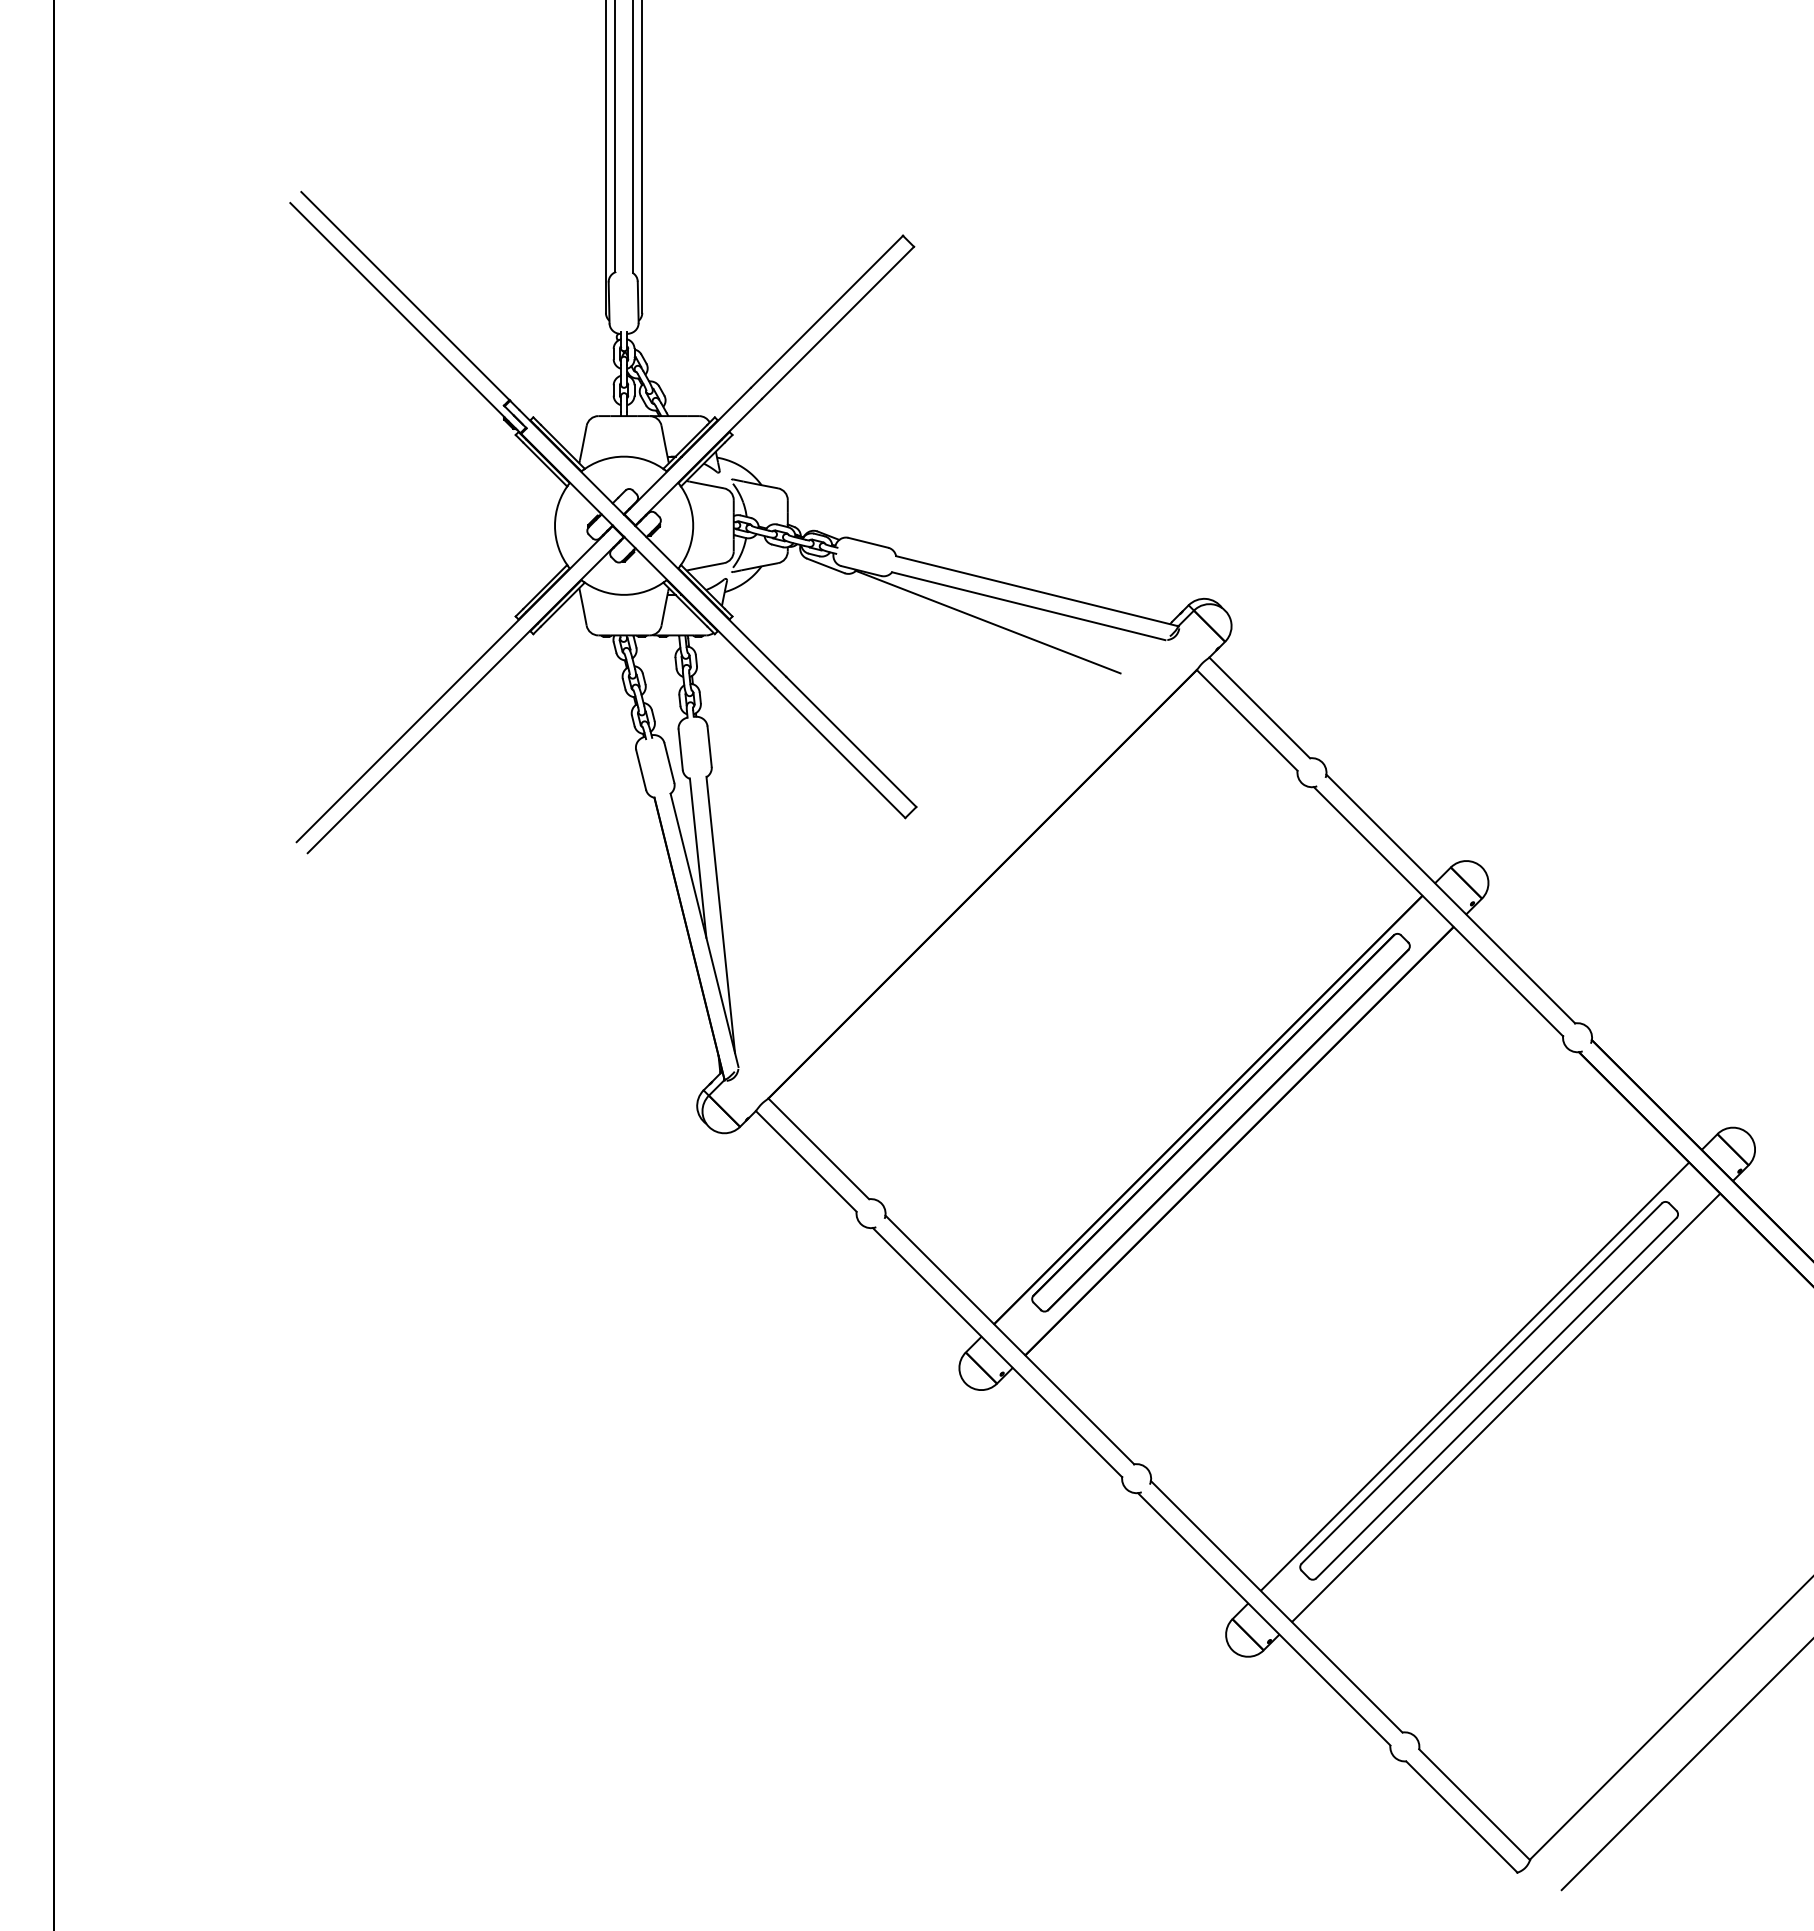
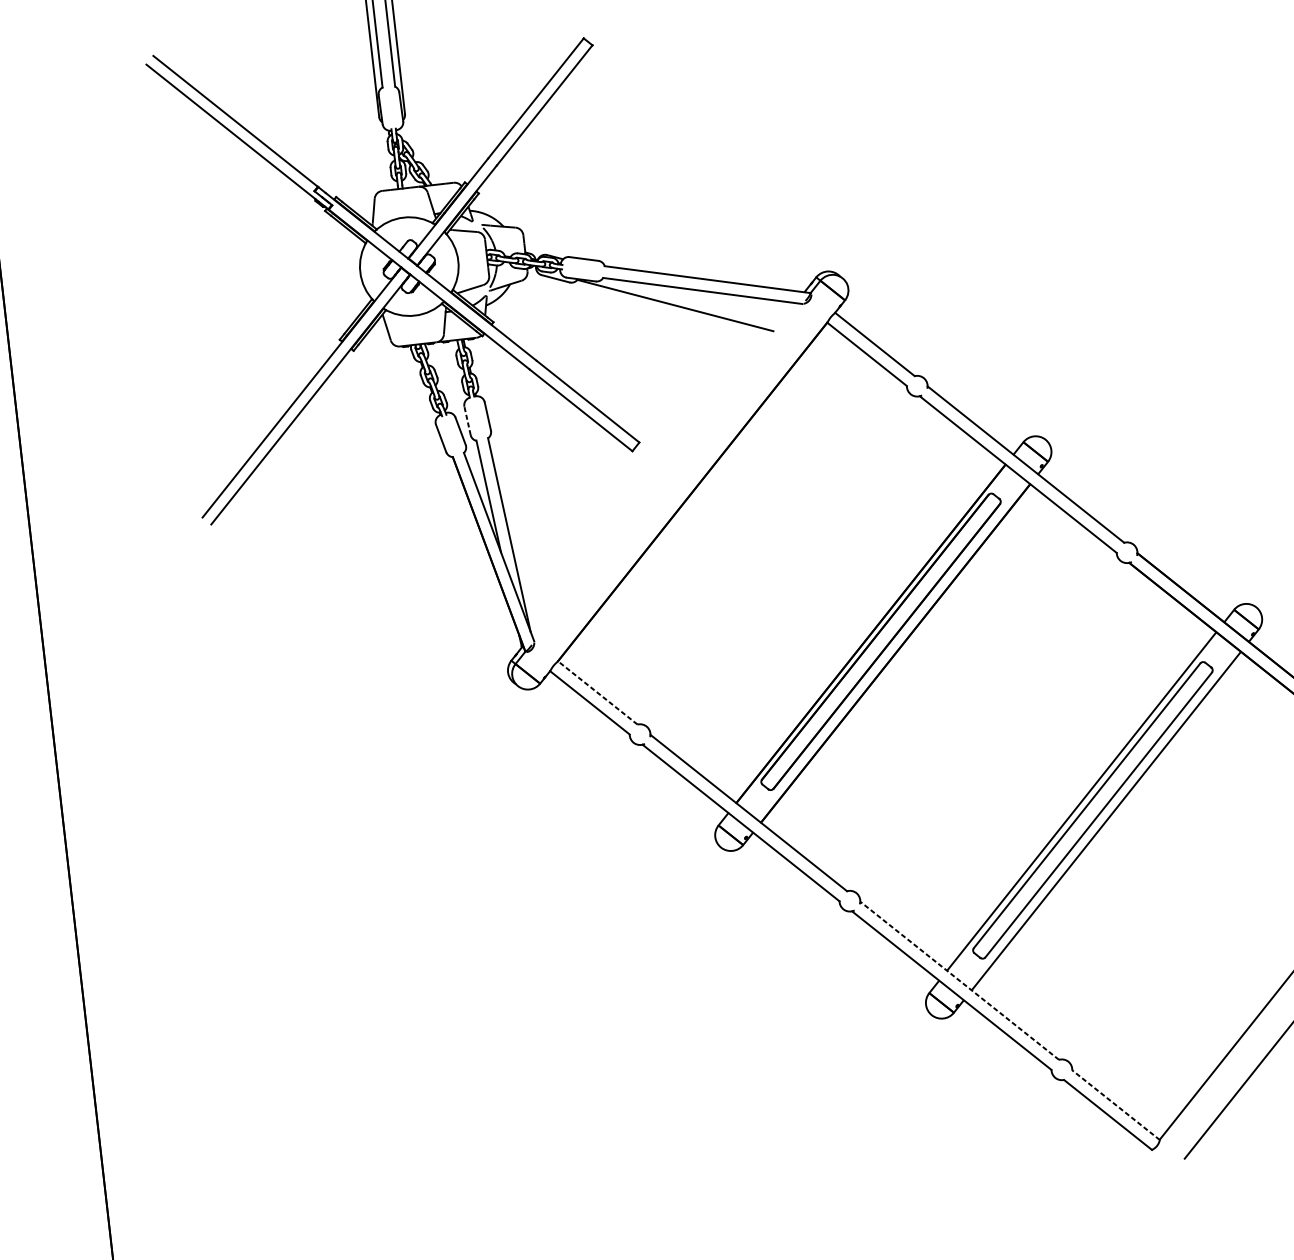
line: (680, 749) -> (467, 420), solid -> dashed
line: (818, 1148) -> (597, 692), solid -> dashed
line: (1276, 1606) -> (959, 980), solid -> dashed
line: (1474, 1804) -> (1115, 1105), solid -> dashed

